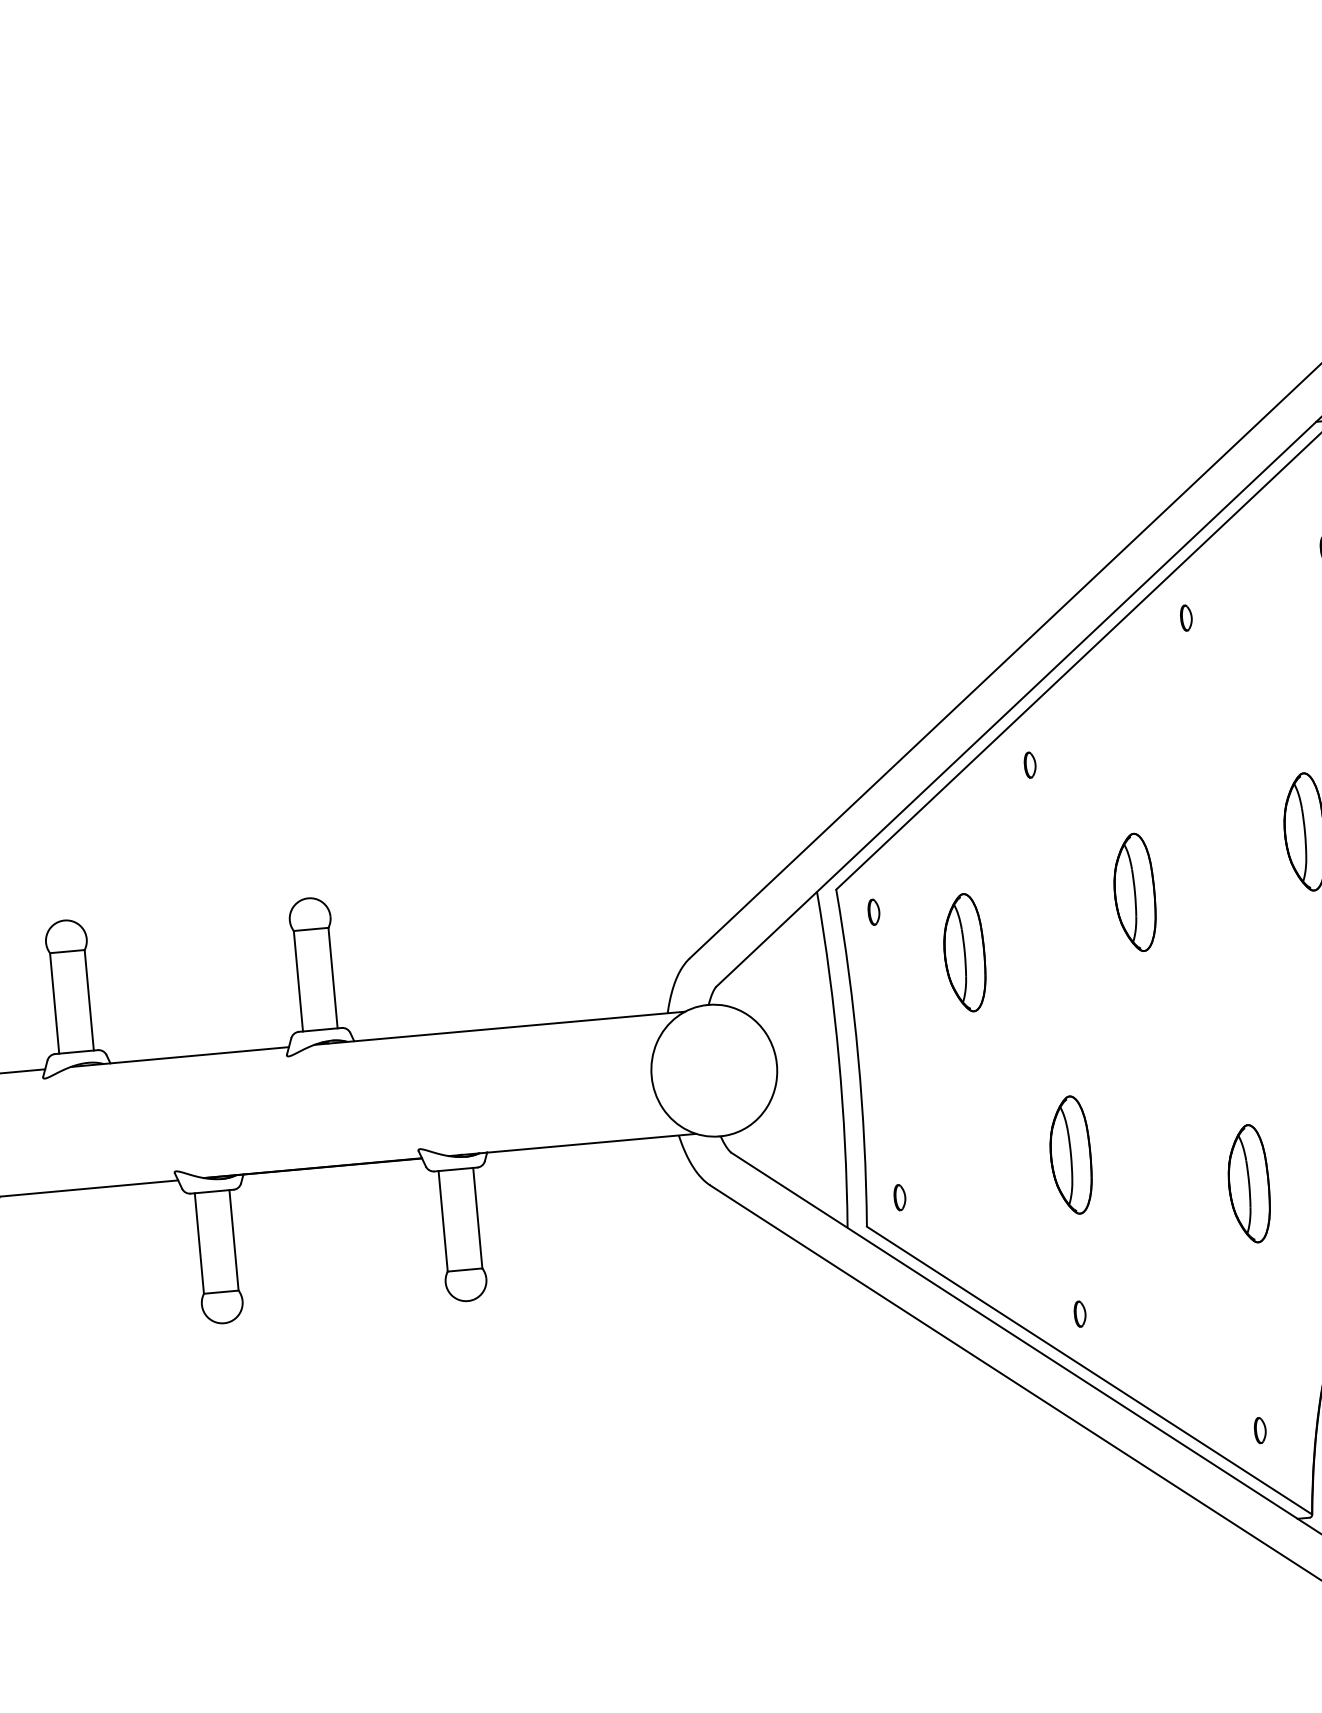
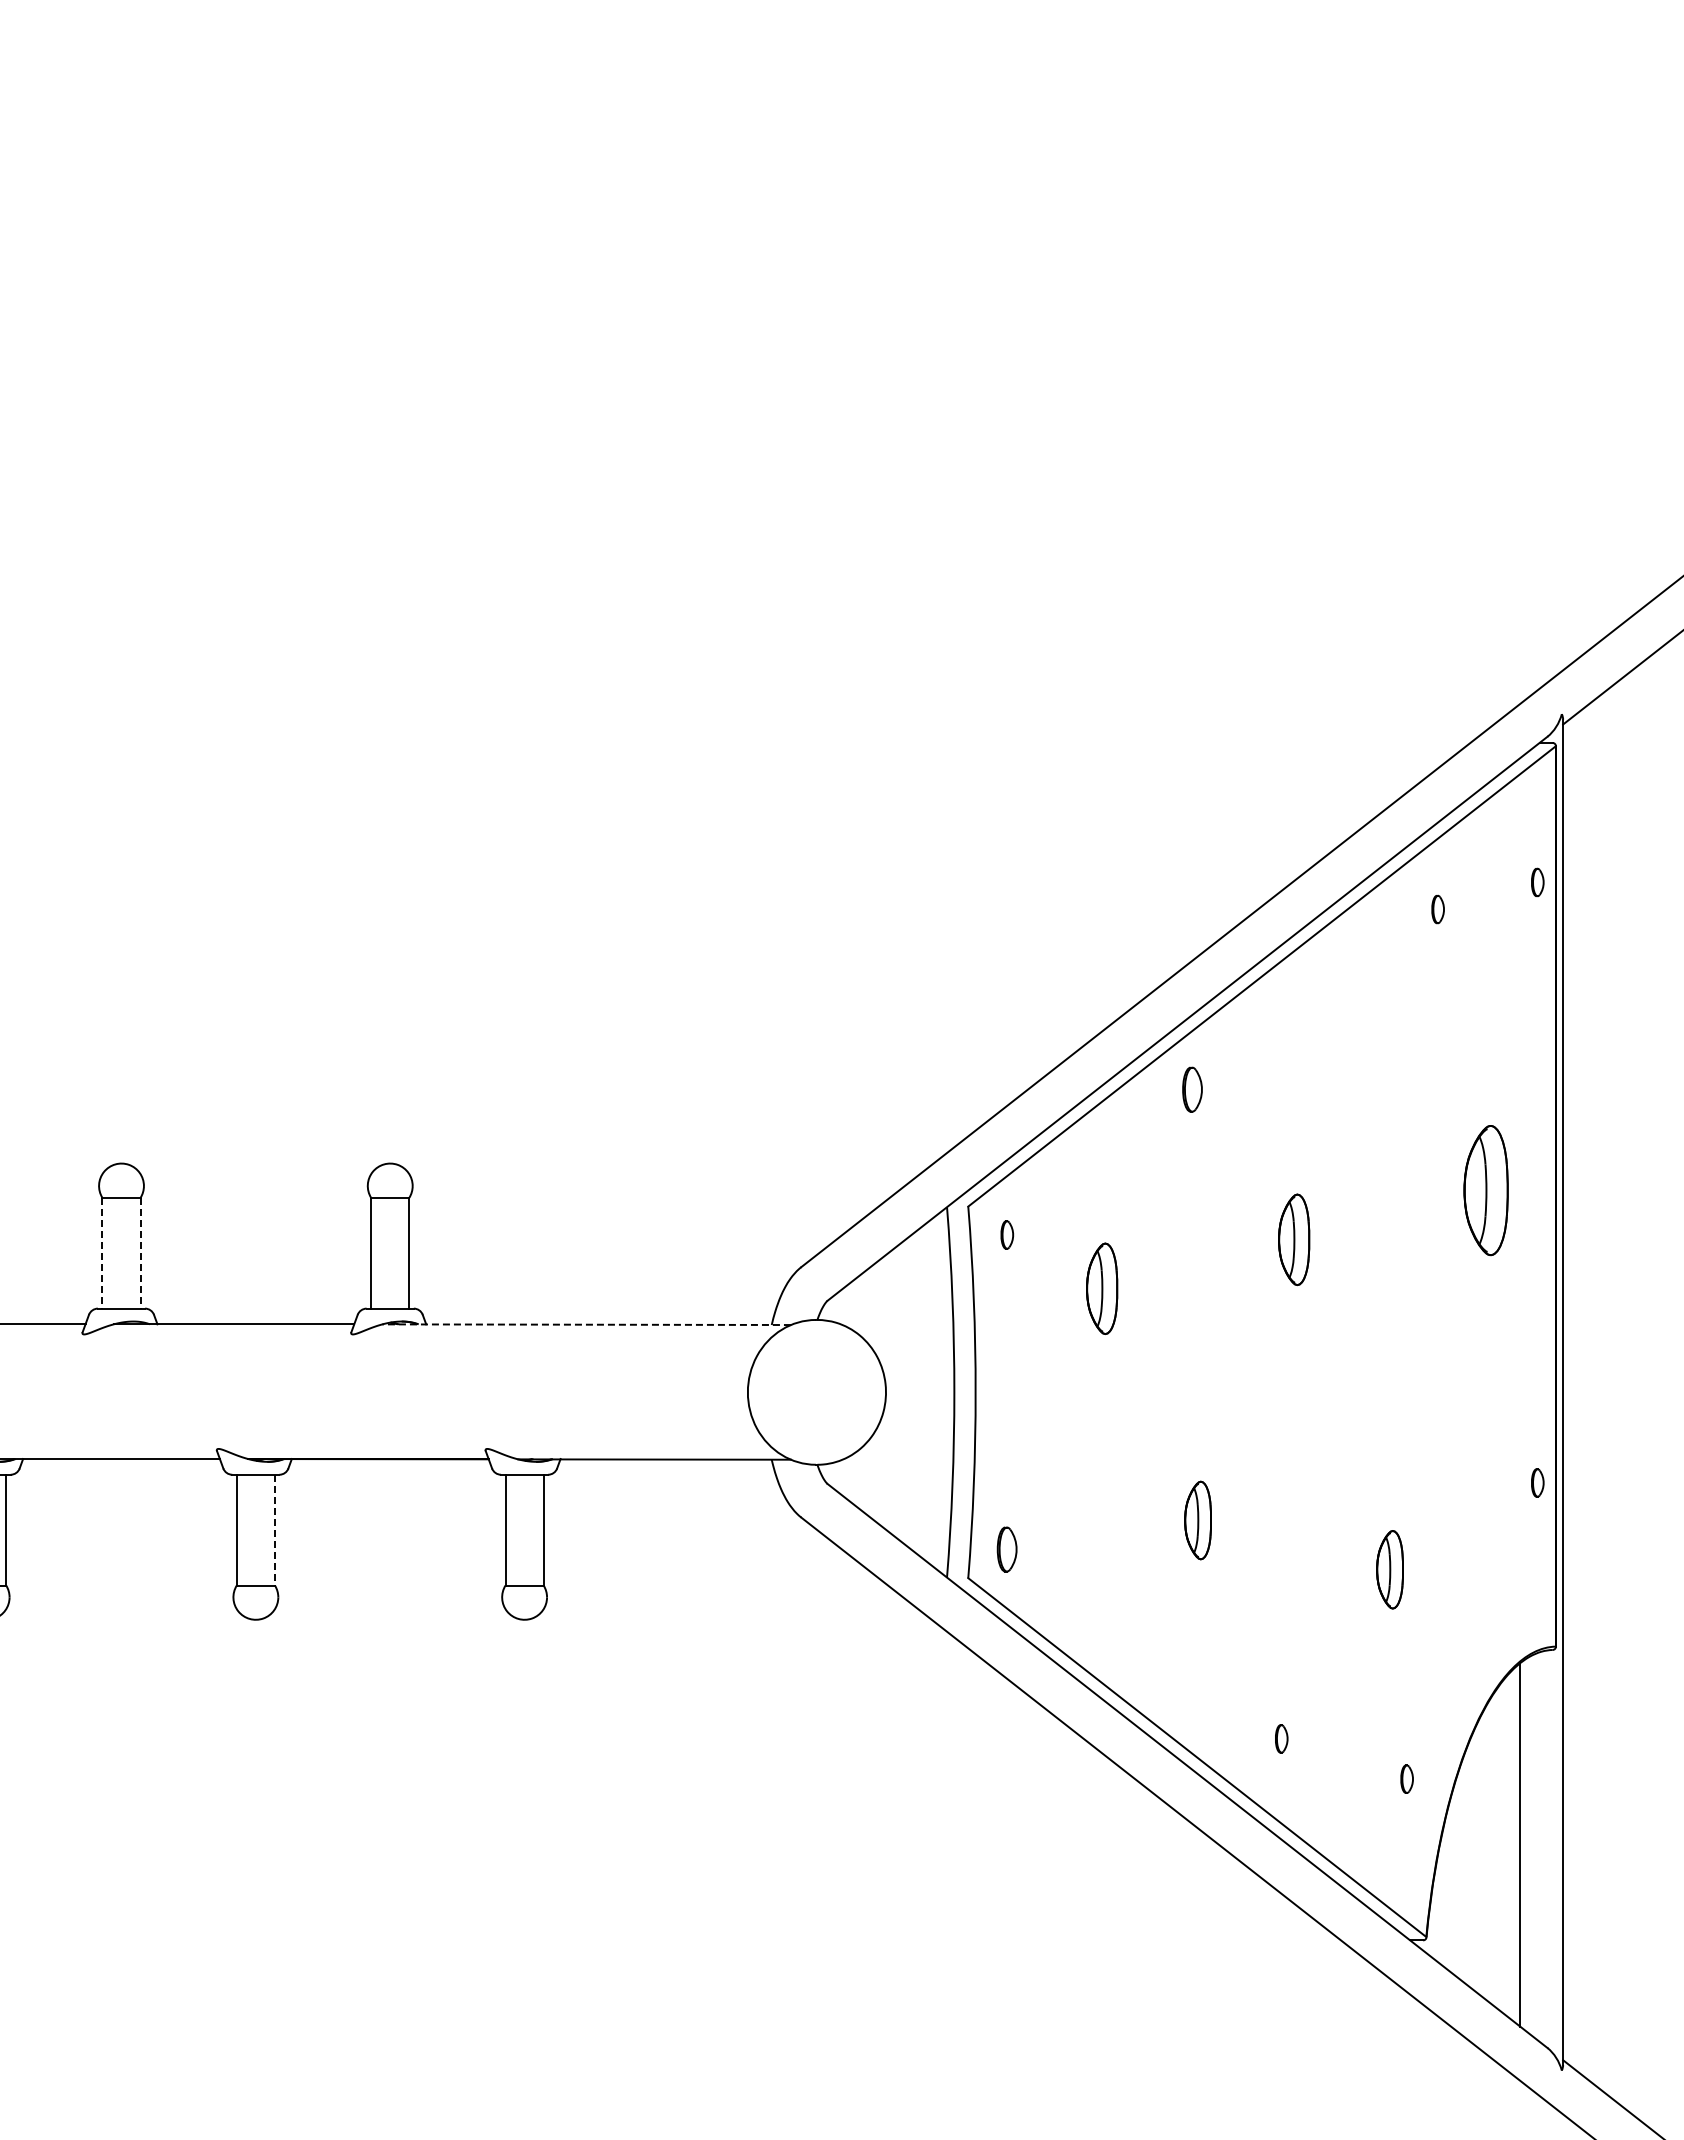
part: (1185, 618) -> (1437, 909), moved
part: (1029, 764) -> (1192, 1089), size x1.6
part: (1133, 892) -> (1293, 1239), size x0.7
part: (963, 952) -> (1101, 1288), size x0.7
line: (89, 1000) -> (140, 1253), solid -> dashed
line: (54, 1003) -> (102, 1253), solid -> dashed
line: (499, 1028) -> (586, 1324), solid -> dashed
part: (1070, 1155) -> (1197, 1520), size x0.6
part: (1248, 1184) -> (1389, 1569), size x0.6
part: (900, 1197) -> (1007, 1549), size x1.6
line: (233, 1240) -> (274, 1530), solid -> dashed
part: (1079, 1313) -> (1281, 1738), moved
part: (1259, 1429) -> (1406, 1778), moved

